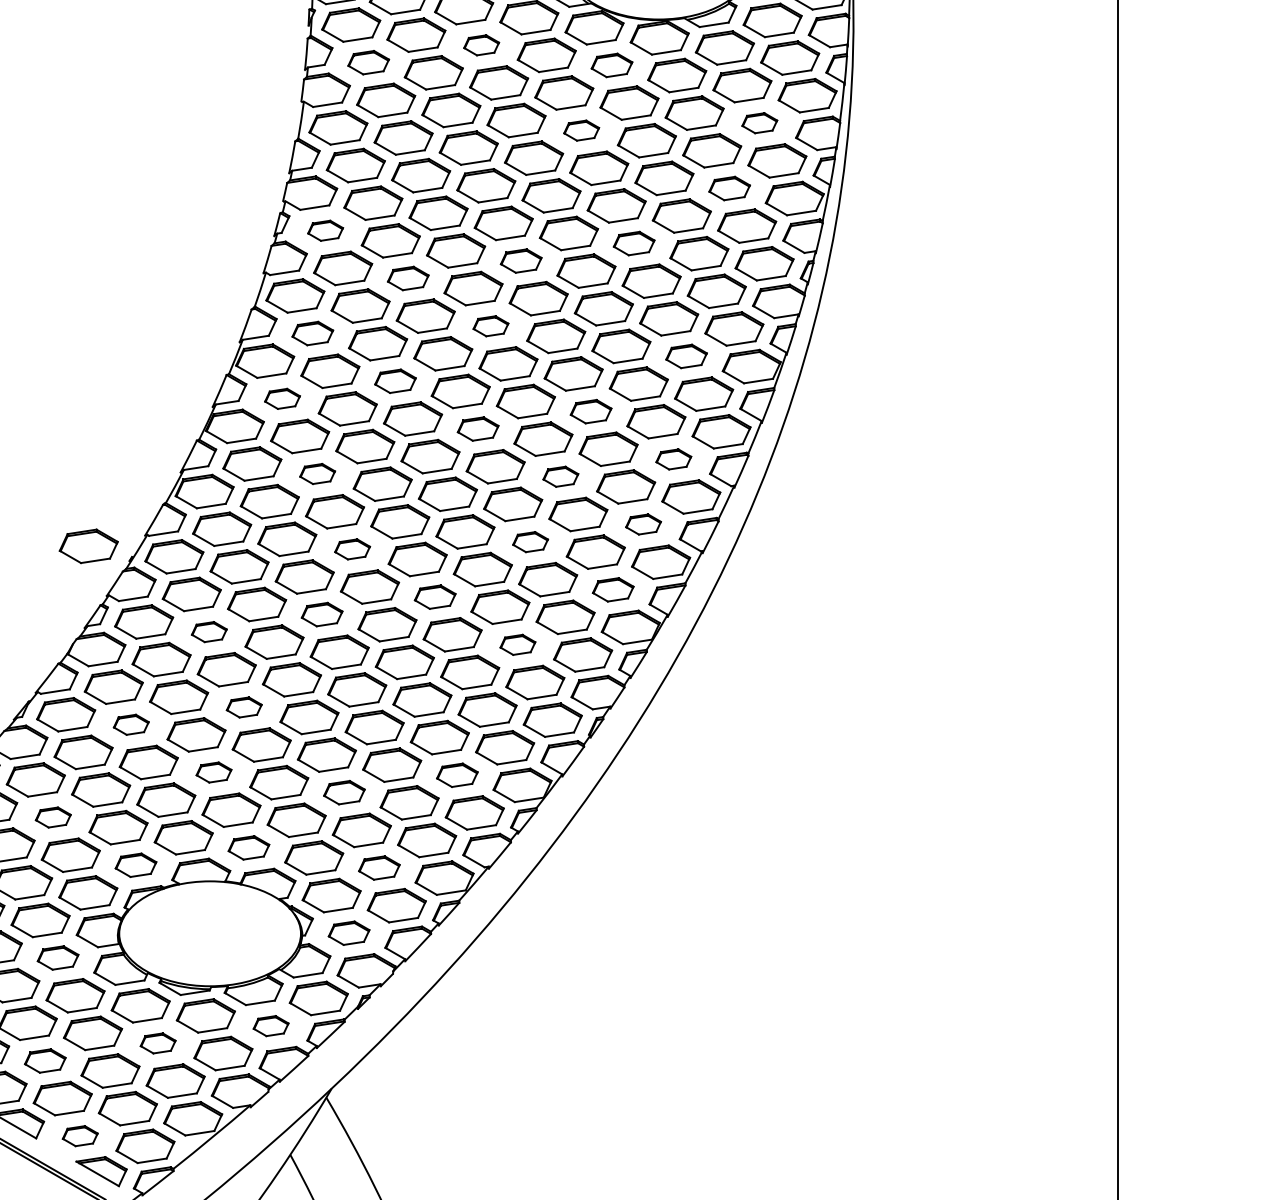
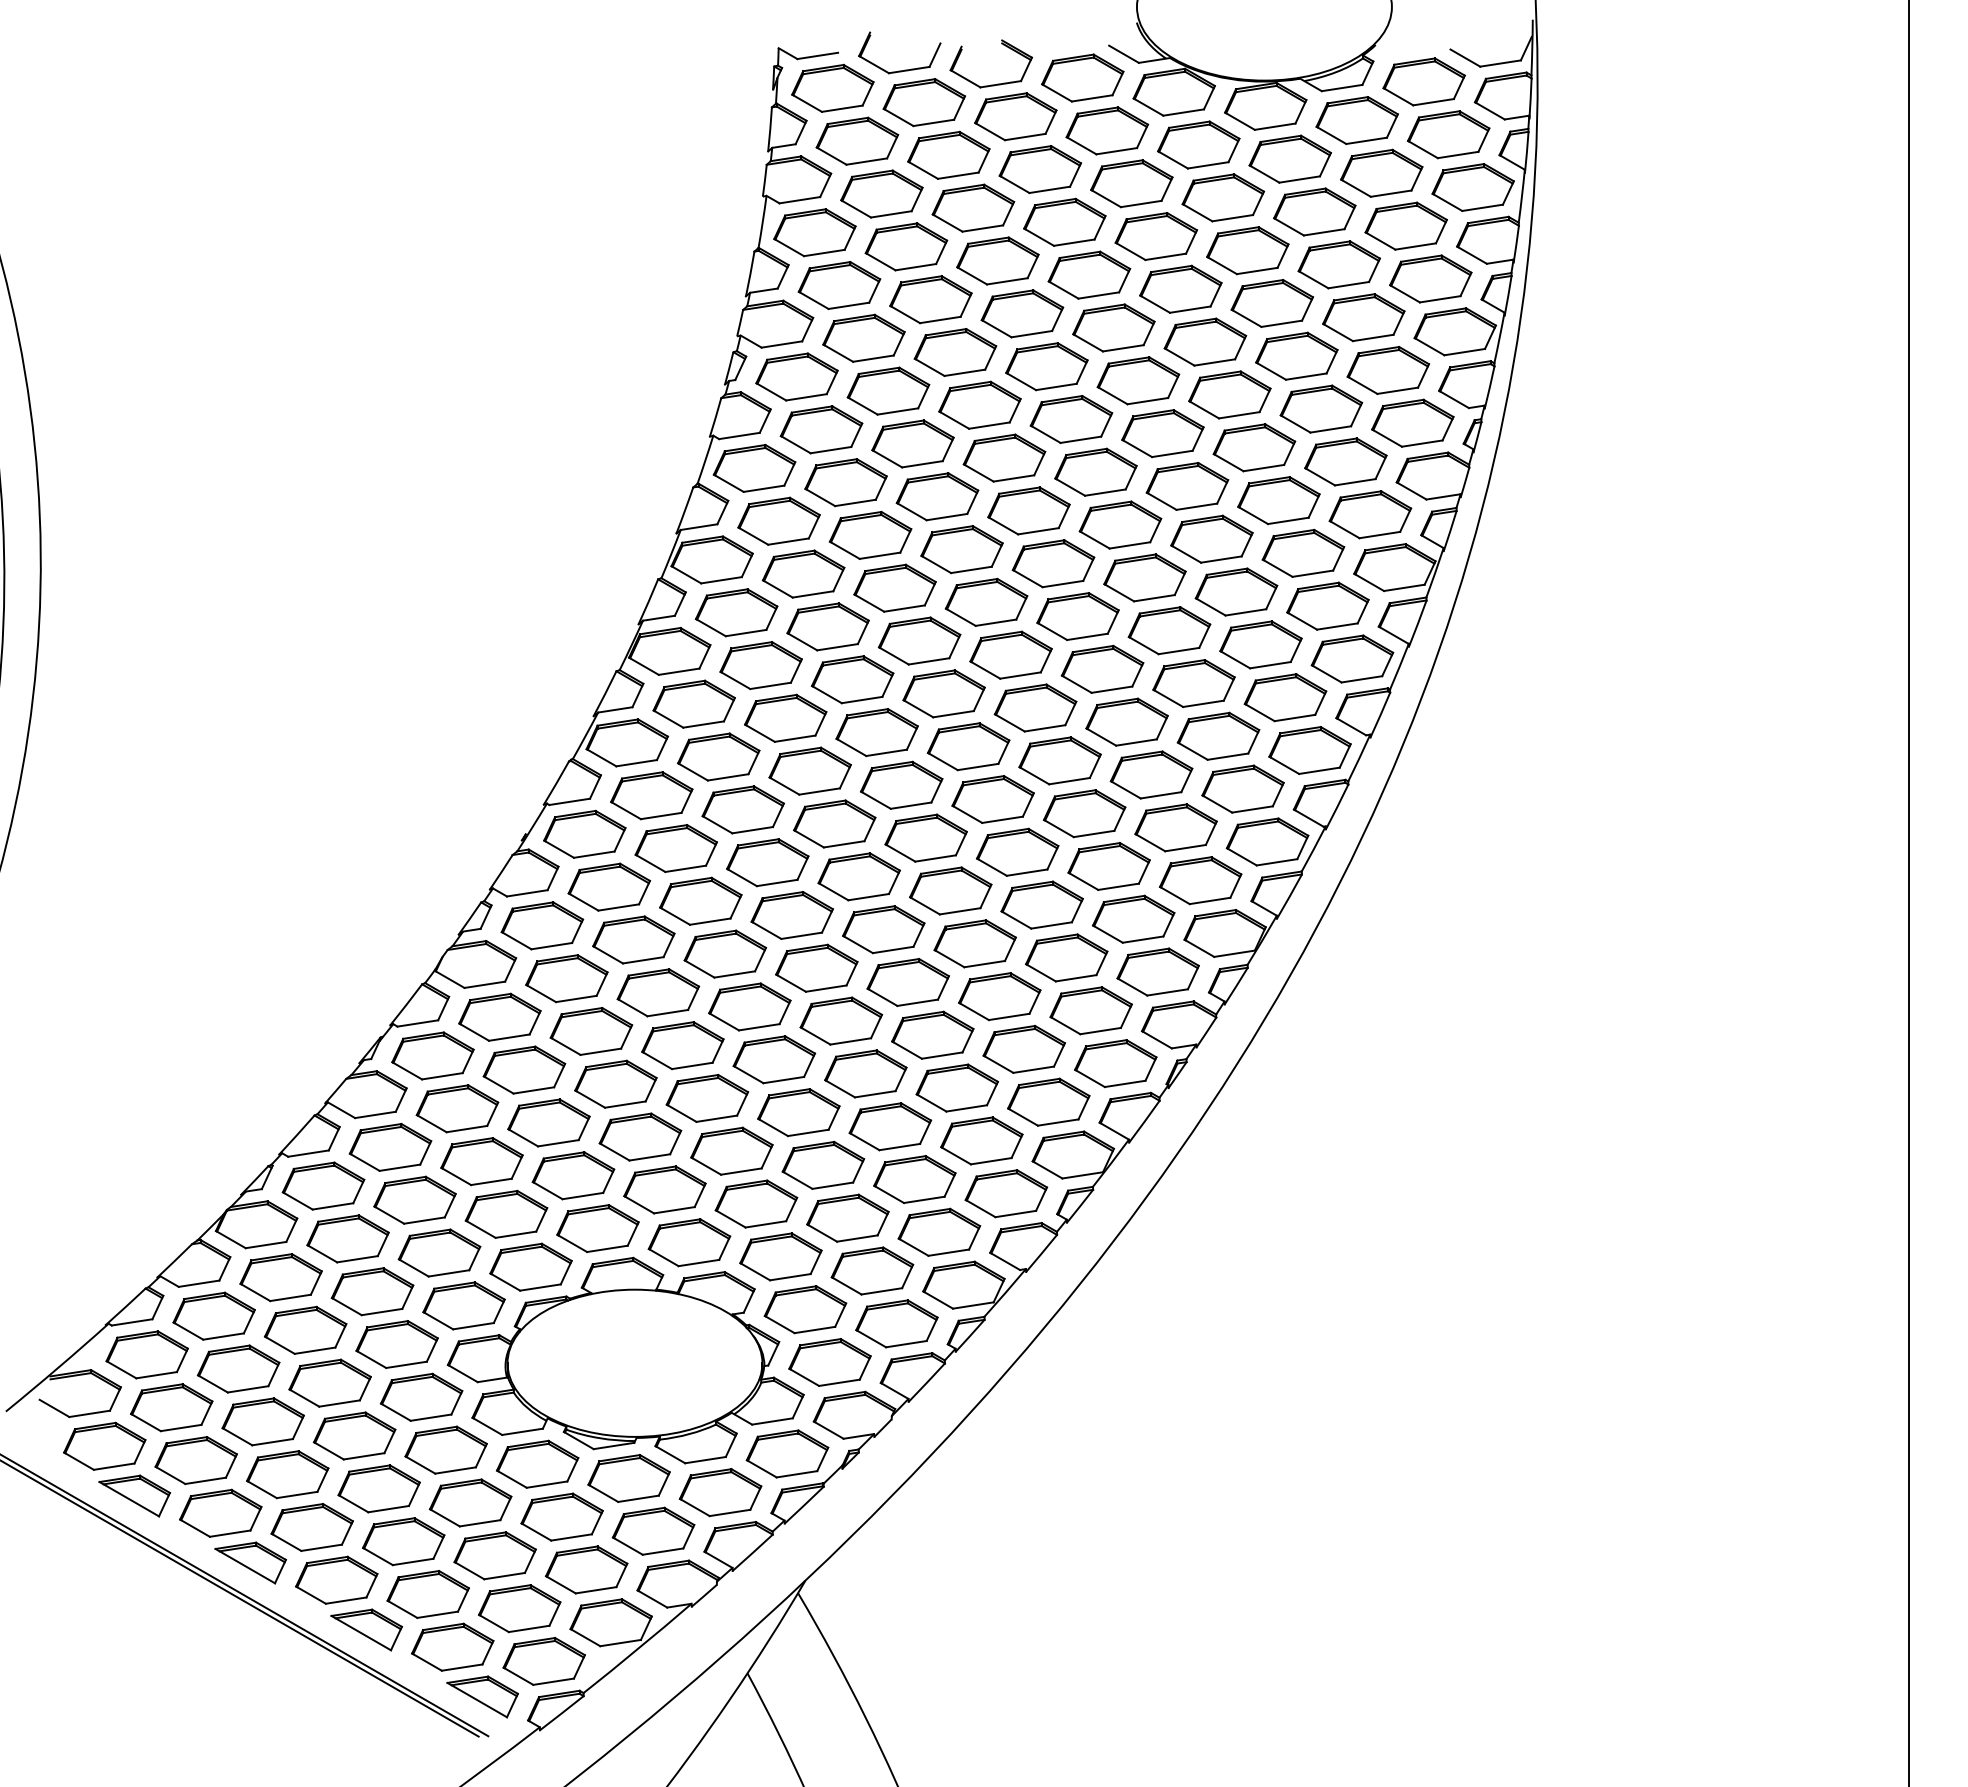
part: (481, 45) -> (1015, 116), size x1.67
part: (368, 62) -> (857, 140), size x1.43
part: (611, 65) -> (1198, 144), size x1.43
part: (759, 122) -> (1405, 225), size x1.67
part: (581, 130) -> (1155, 236), size x1.67
part: (729, 188) -> (1363, 317), size x1.43
part: (325, 230) -> (796, 376), size x1.67
part: (633, 243) -> (1229, 394), size x1.43
part: (521, 261) -> (1071, 419), size x1.43
part: (407, 278) -> (912, 443), size x1.43
part: (490, 325) -> (1028, 510), size x1.67
part: (312, 333) -> (778, 520), size x1.43
part: (686, 355) -> (1303, 552), size x1.43
part: (395, 380) -> (894, 587), size x1.43
part: (282, 398) -> (736, 612), size x1.67
part: (591, 411) -> (1169, 630), size x1.43
part: (477, 428) -> (1010, 654), size x1.43
part: (673, 459) -> (1285, 697), size x1.67
part: (317, 473) -> (785, 717), size x1.67
part: (560, 476) -> (1126, 721), size x1.67
part: (643, 524) -> (1242, 788), size x1.67
part: (530, 541) -> (1084, 813), size x1.67
part: (88, 546) -> (464, 819), removed
part: (352, 549) -> (834, 823), size x1.67
part: (613, 589) -> (1200, 880), size x1.43
part: (435, 596) -> (950, 890), size x1.43
part: (321, 614) -> (791, 915), size x1.43
part: (209, 631) -> (633, 939), size x1.67
part: (517, 644) -> (1066, 957), size x1.67
part: (243, 707) -> (682, 1045), size x1.67
part: (131, 724) -> (524, 1069), size x1.67
part: (214, 772) -> (640, 1136), size x1.67
part: (457, 775) -> (981, 1140), size x1.43
part: (344, 792) -> (823, 1164), size x1.43
part: (52, 817) -> (414, 1199), size x1.67
part: (248, 847) -> (689, 1242), size x1.43
part: (135, 864) -> (530, 1266), size x1.43
part: (379, 867) -> (872, 1270), size x1.43
part: (348, 933) -> (829, 1362), size x1.43
part: (57, 957) -> (421, 1396), size x1.43
part: (271, 1025) -> (720, 1492), size x1.67
part: (157, 1043) -> (561, 1516), size x1.67
part: (45, 1060) -> (403, 1541), size x1.43
part: (80, 1135) -> (452, 1646), size x1.67

